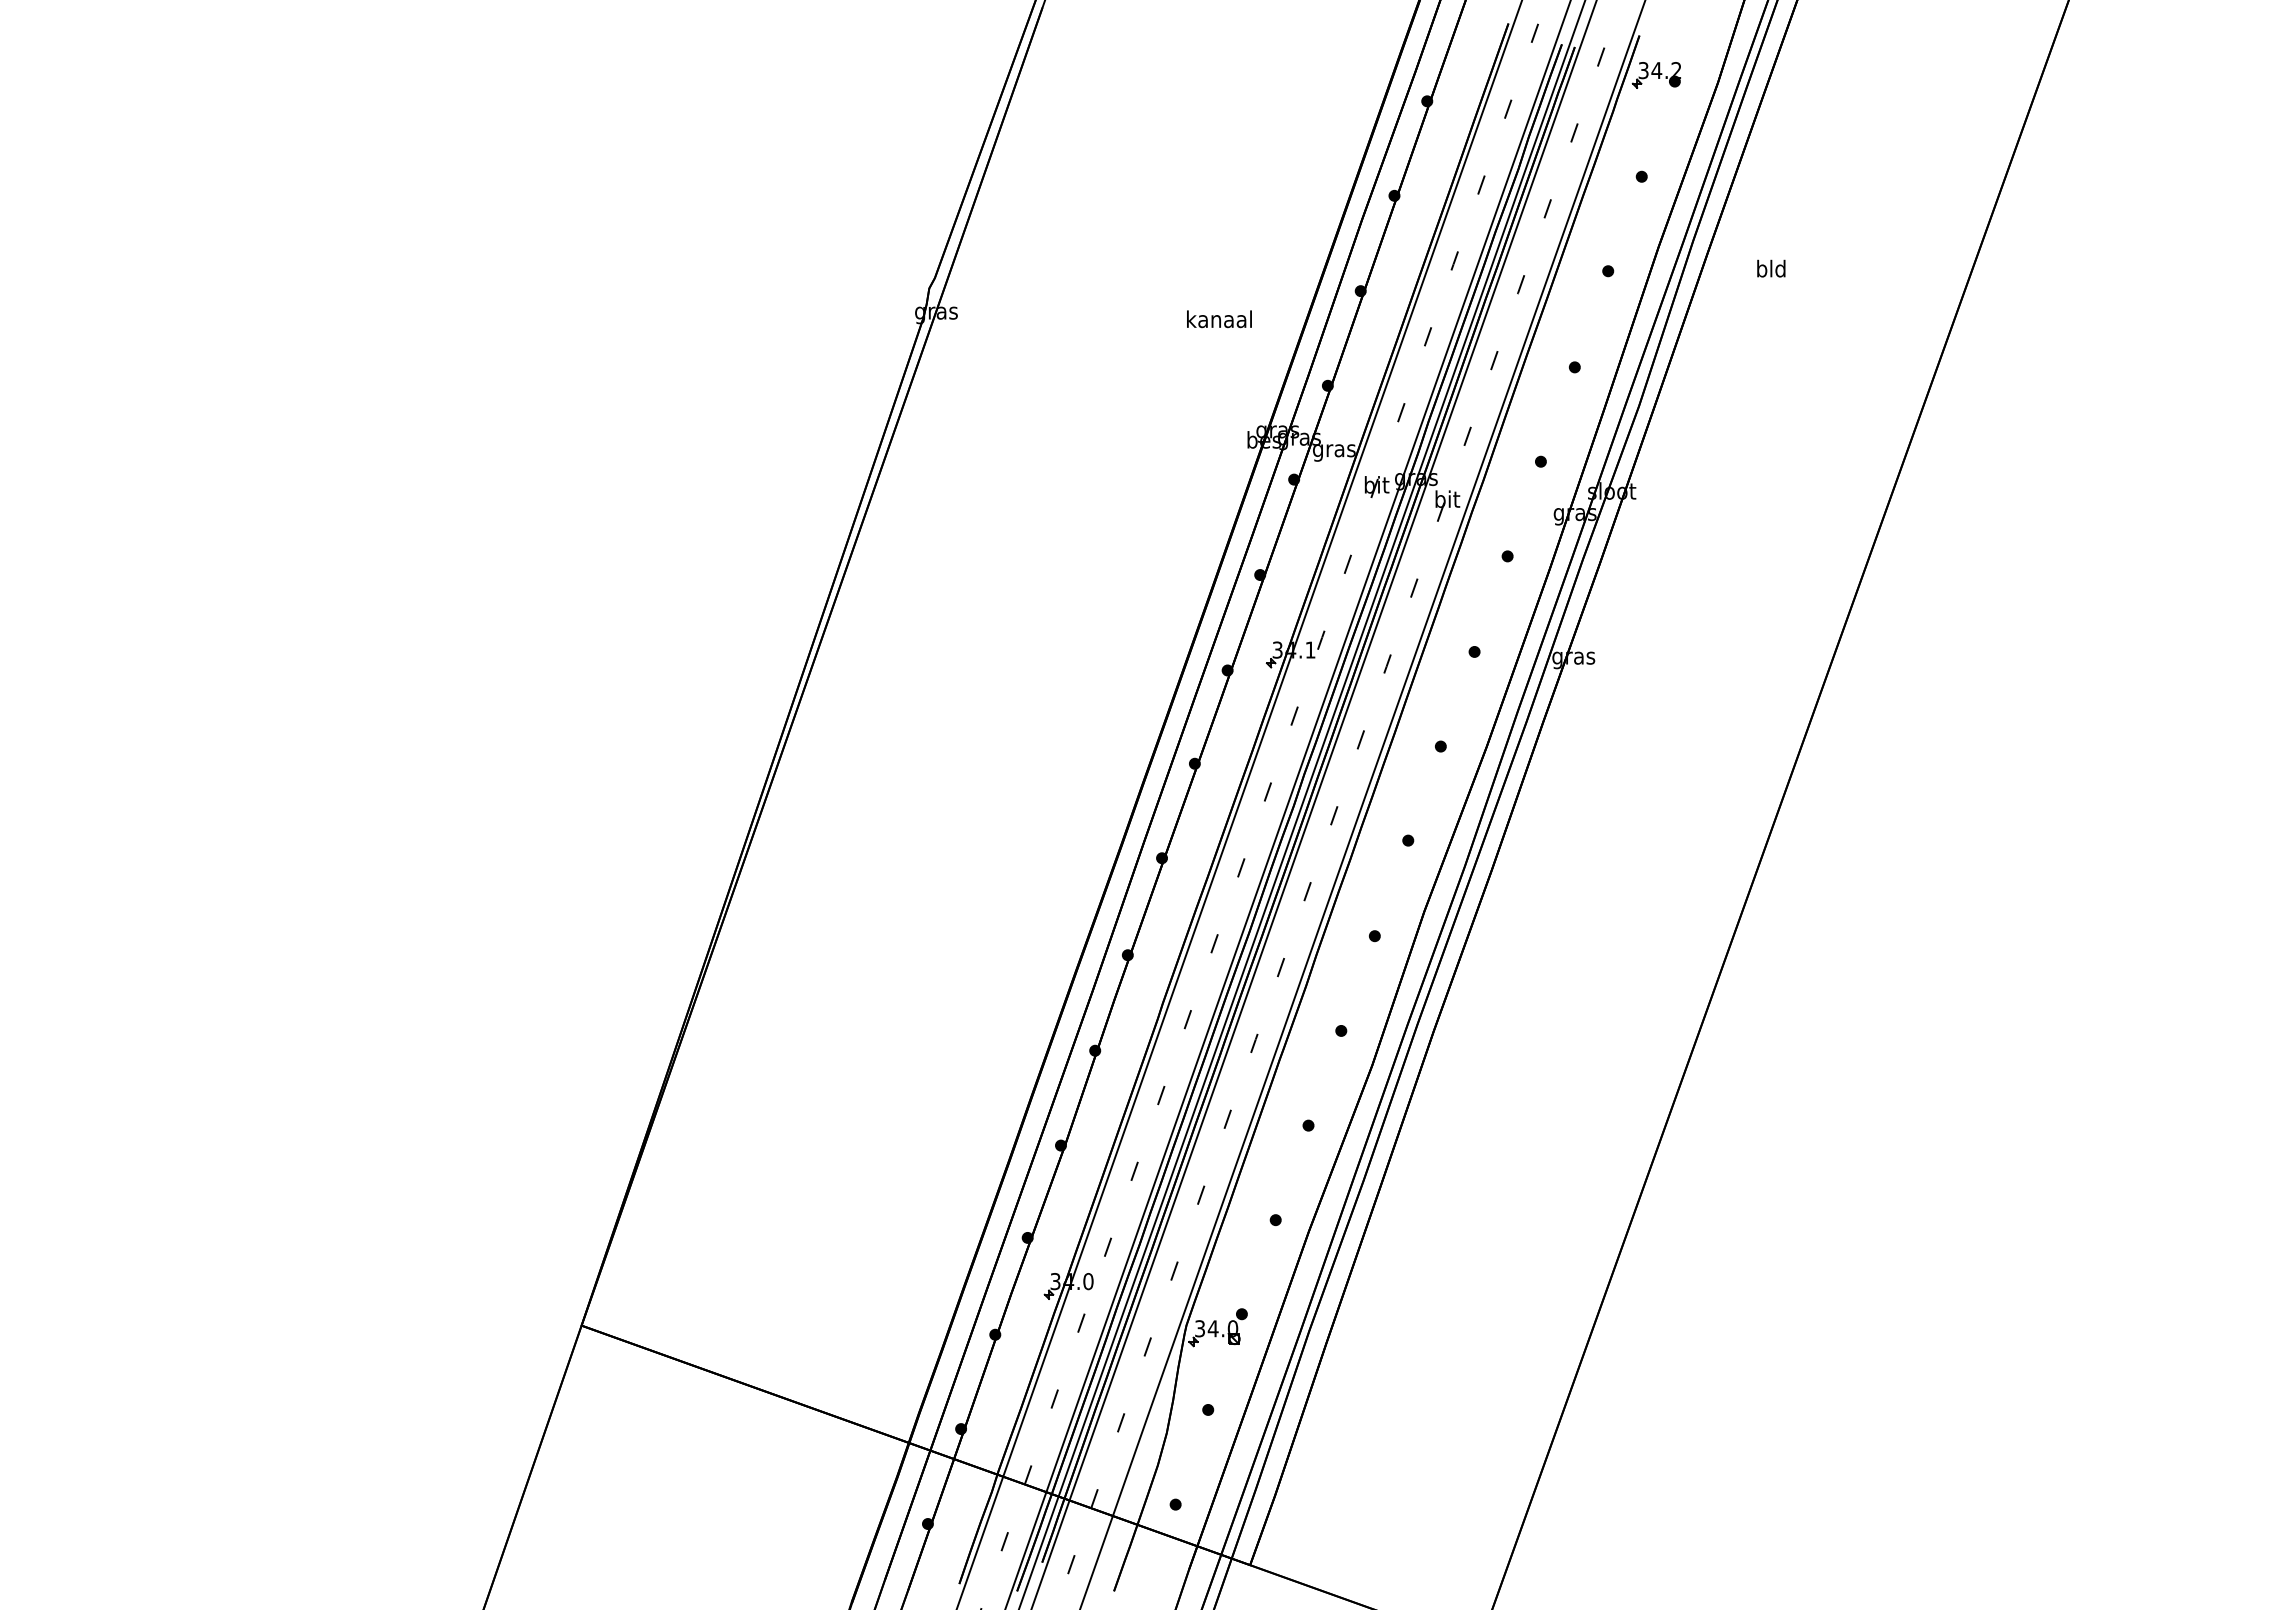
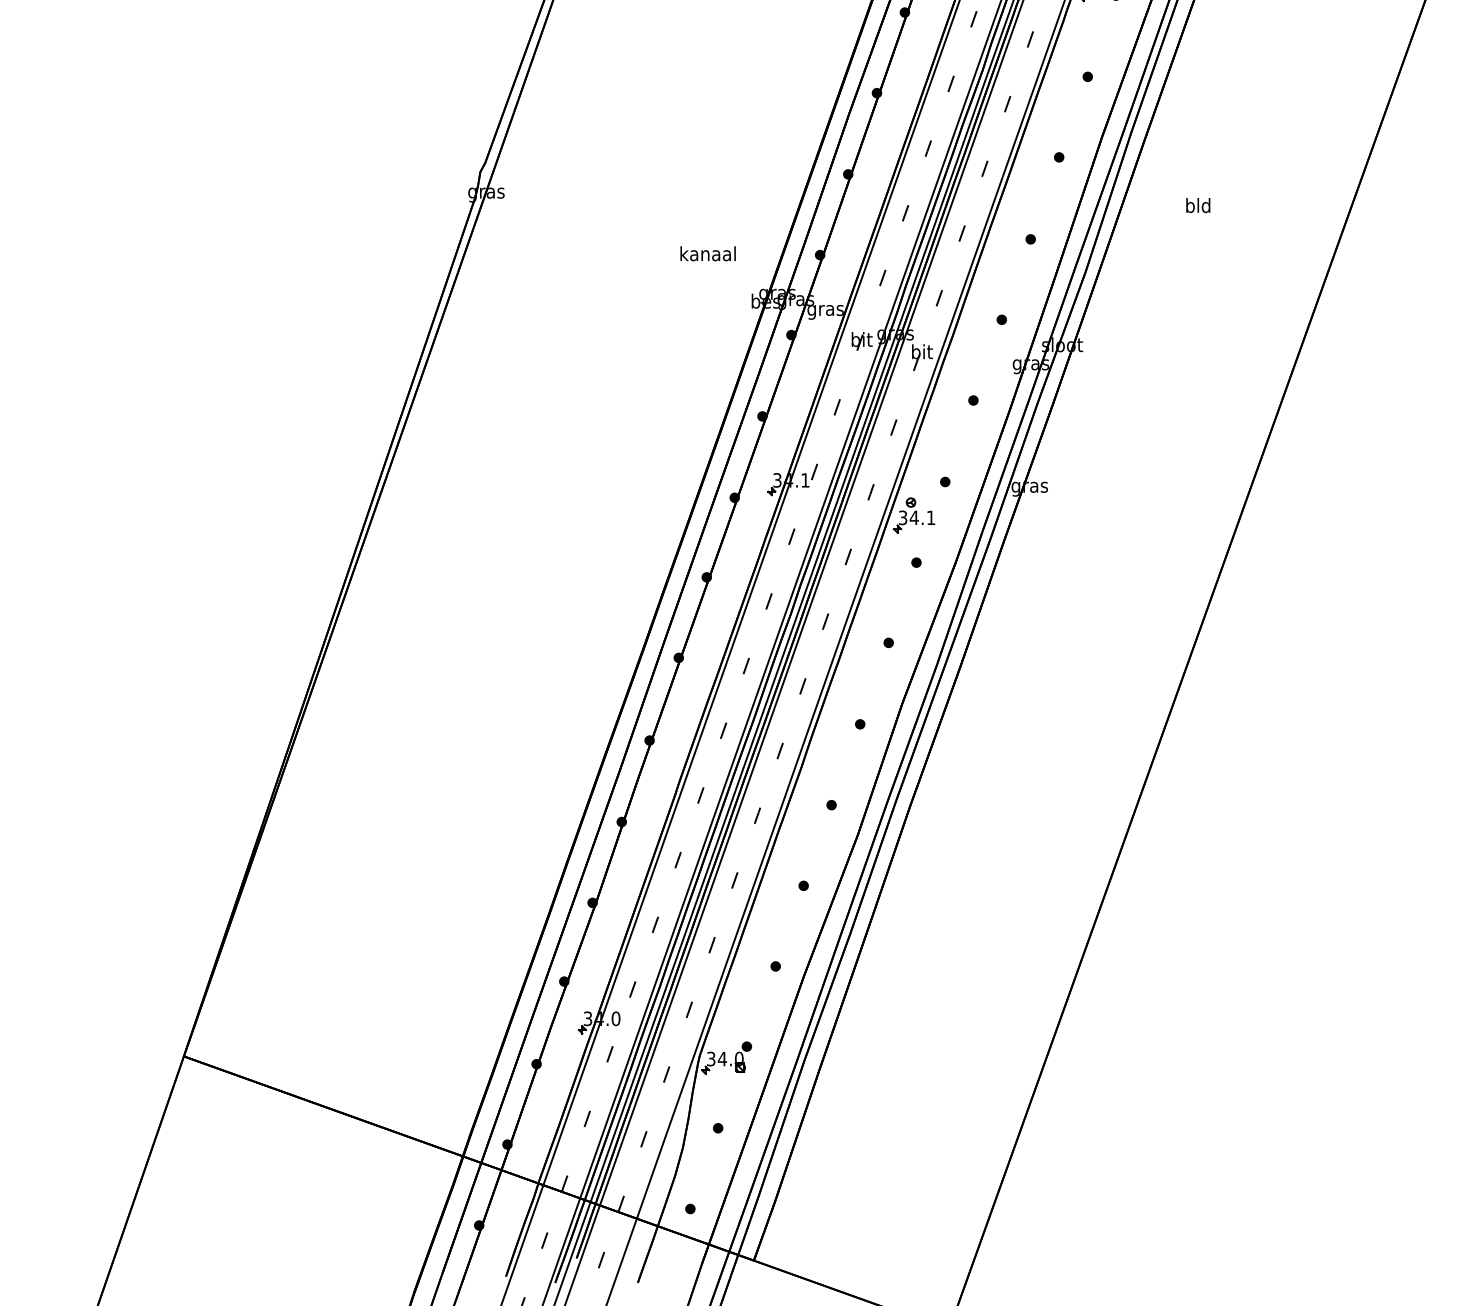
text: (1771, 268) -> (1198, 205), moved
text: (1219, 319) -> (708, 253), moved
part: (1437, 691) -> (913, 515), added

